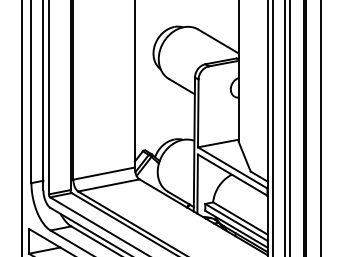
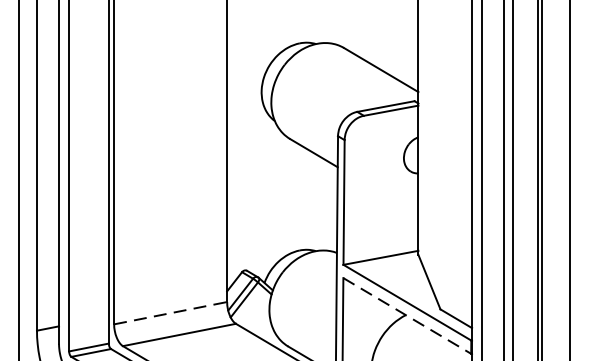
line: (104, 173) -> (171, 312), solid -> dashed
line: (233, 175) -> (408, 316), solid -> dashed

